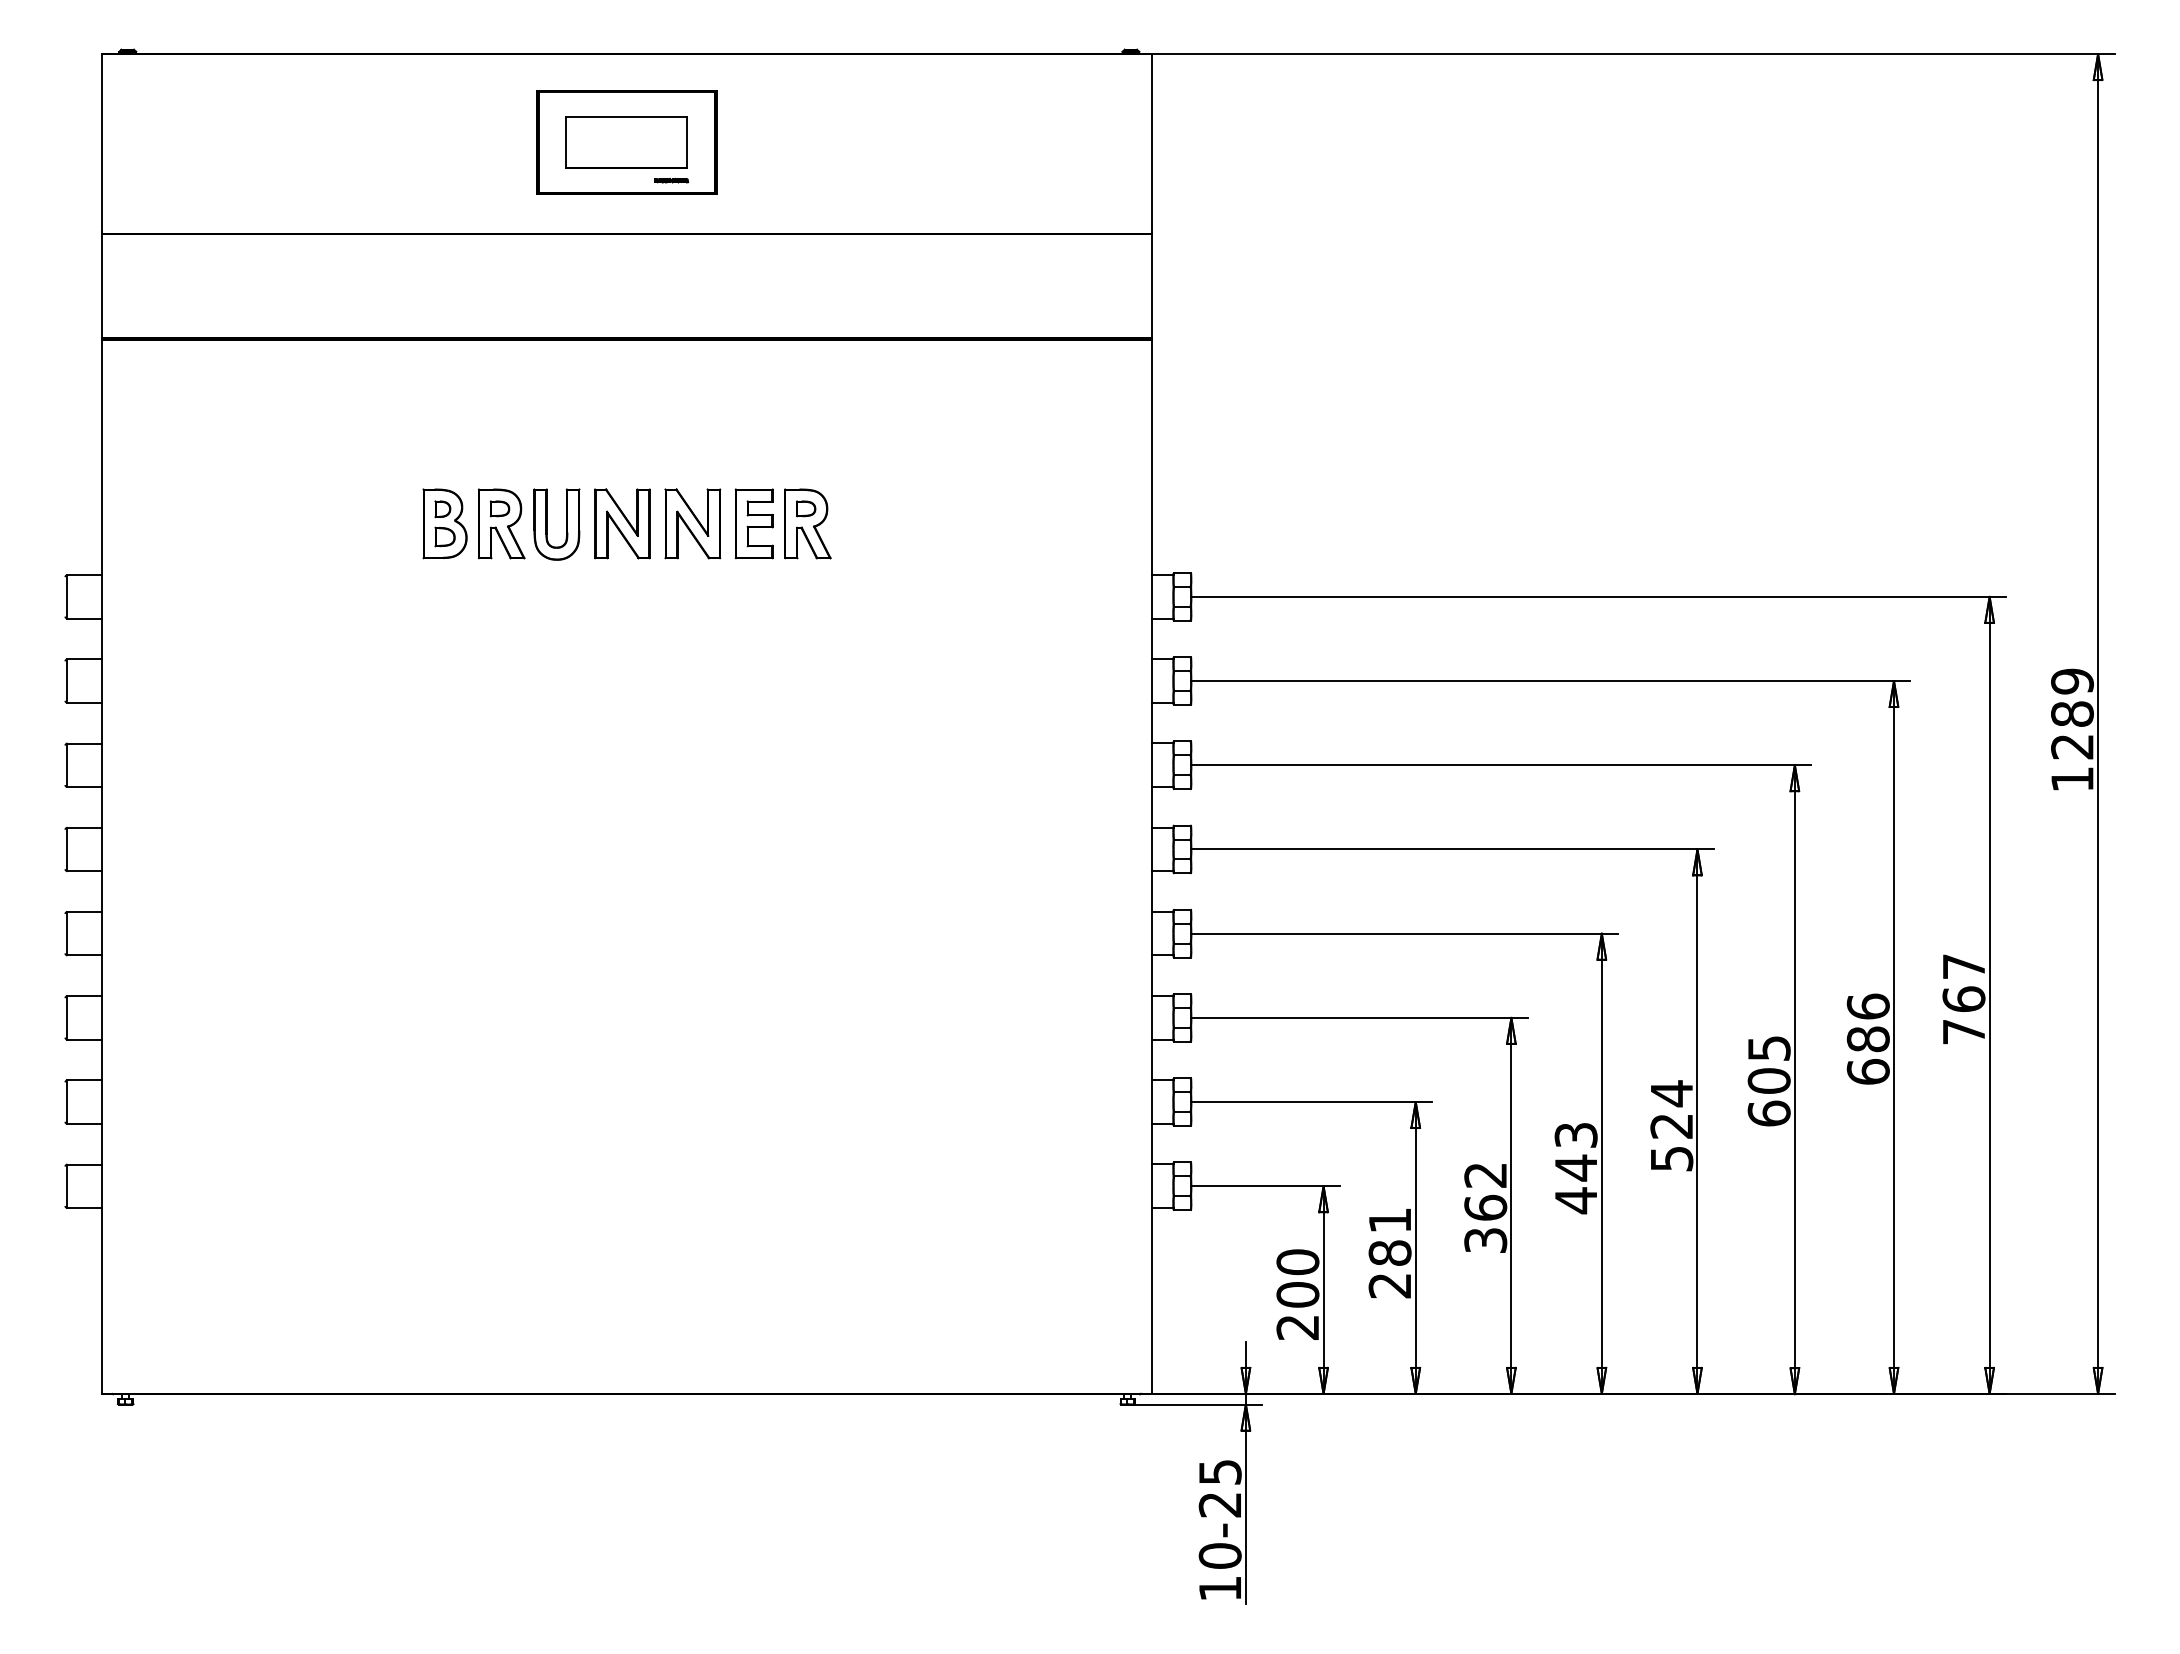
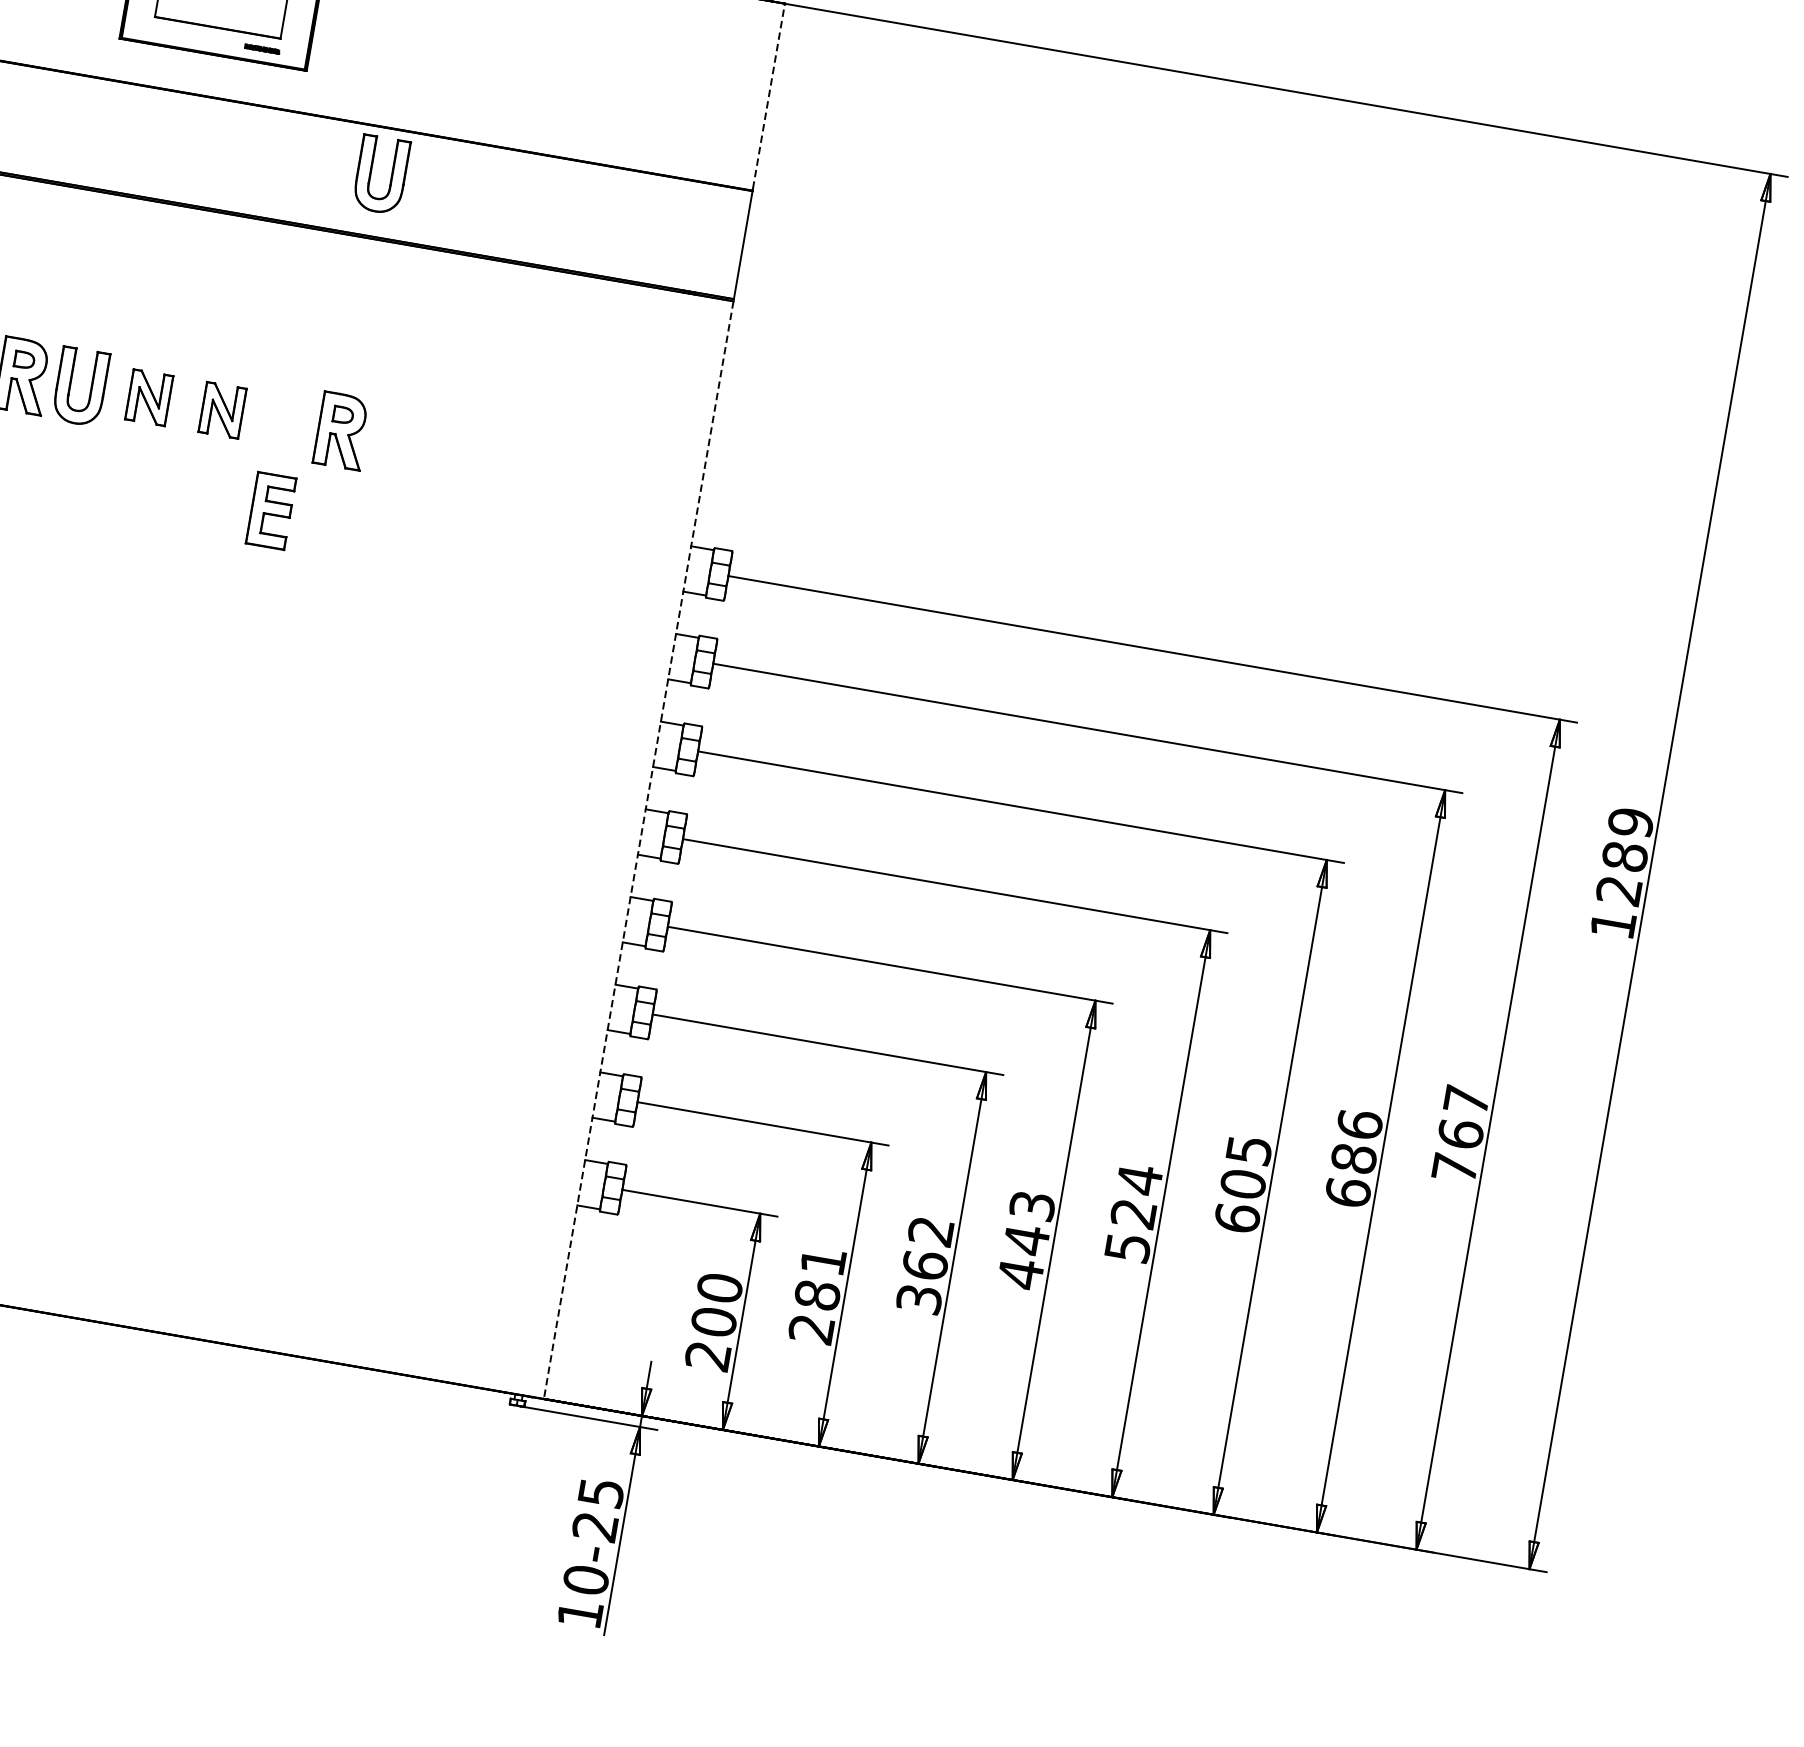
line: (1151, 143) -> (768, 96), solid -> dashed
part: (793, 278) -> (371, 172), added
part: (622, 523) -> (149, 397), size x0.7
part: (692, 523) -> (222, 409), size x0.7
part: (753, 523) -> (270, 510), moved
line: (1151, 867) -> (638, 850), solid -> dashed

